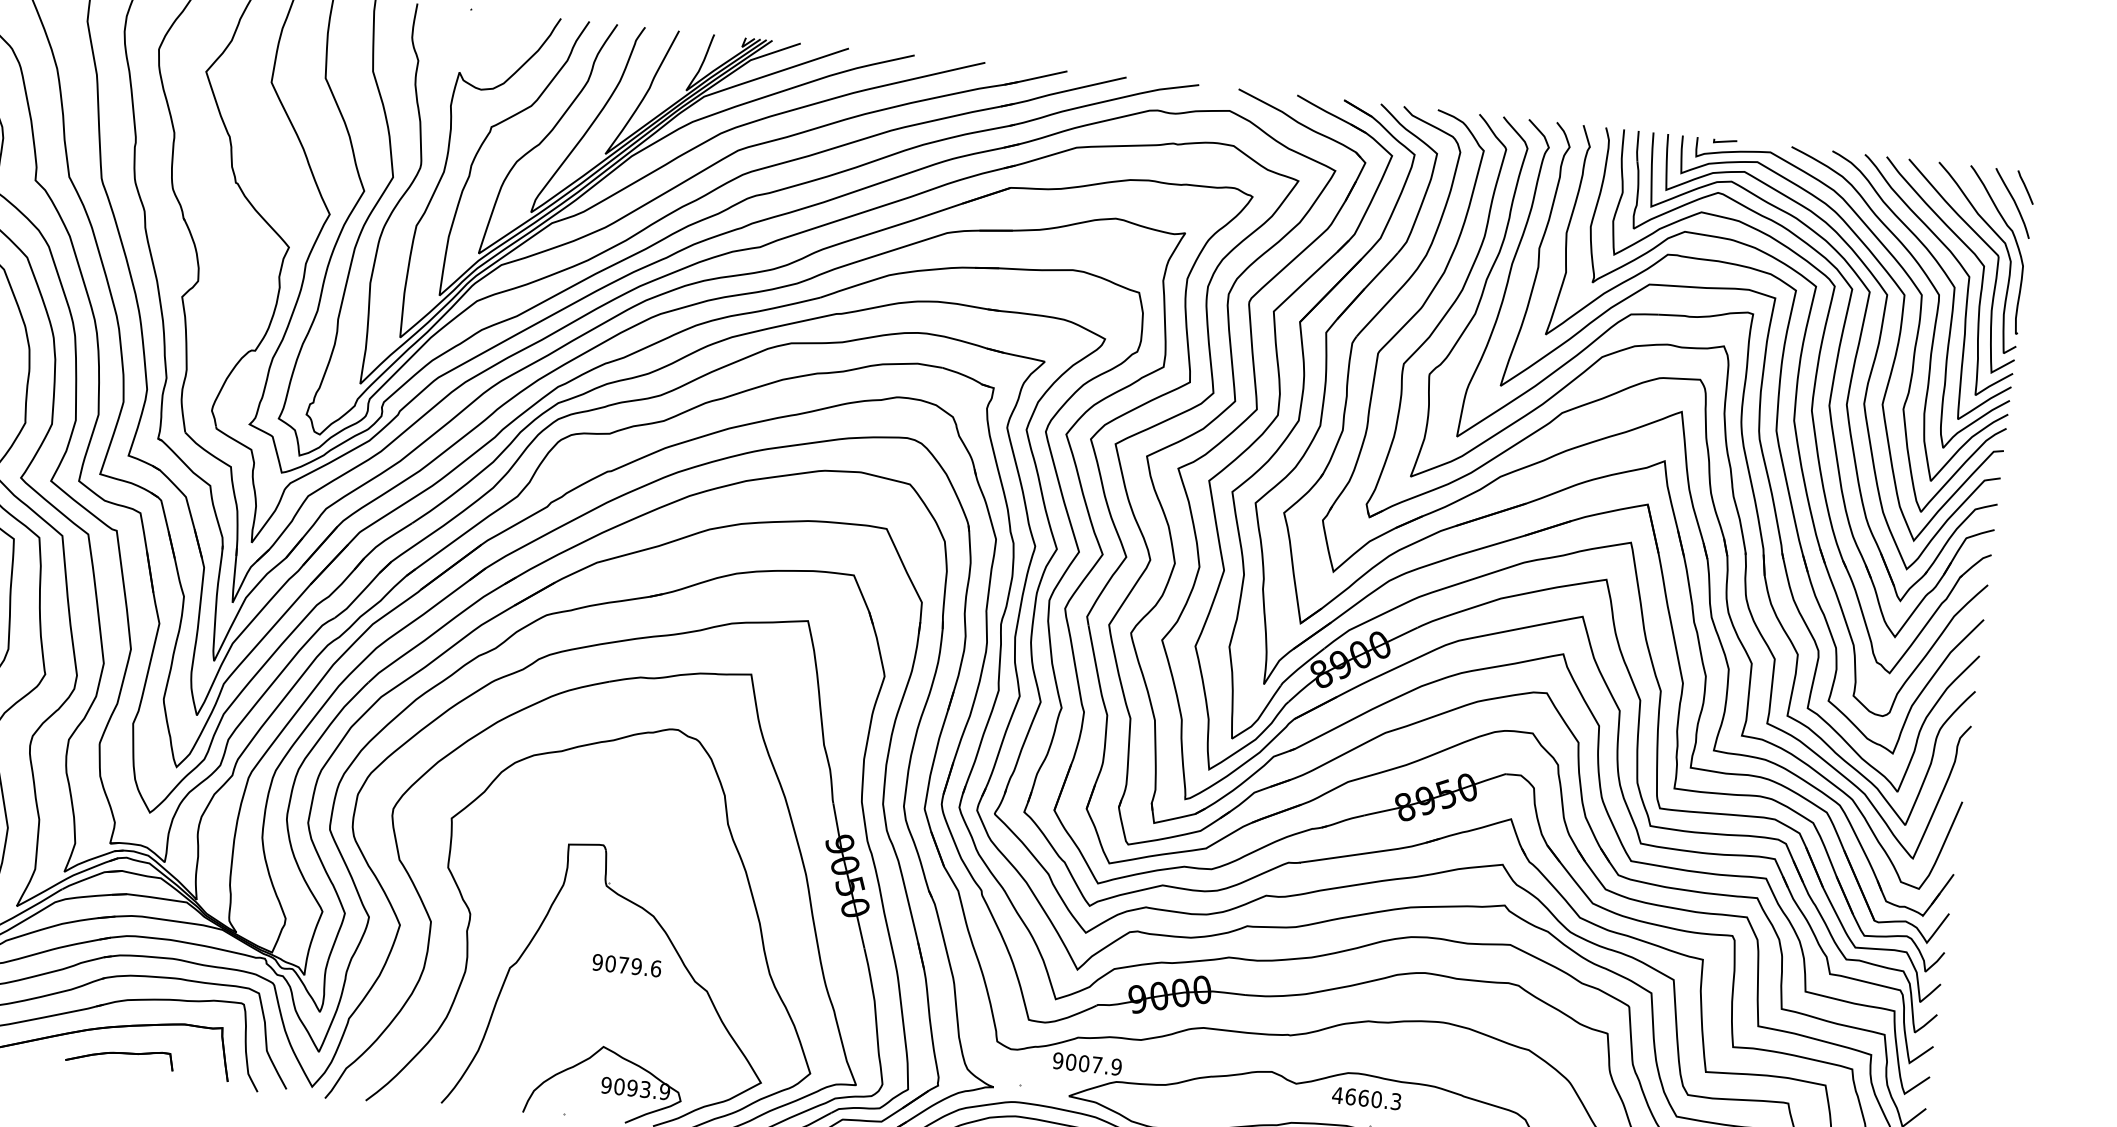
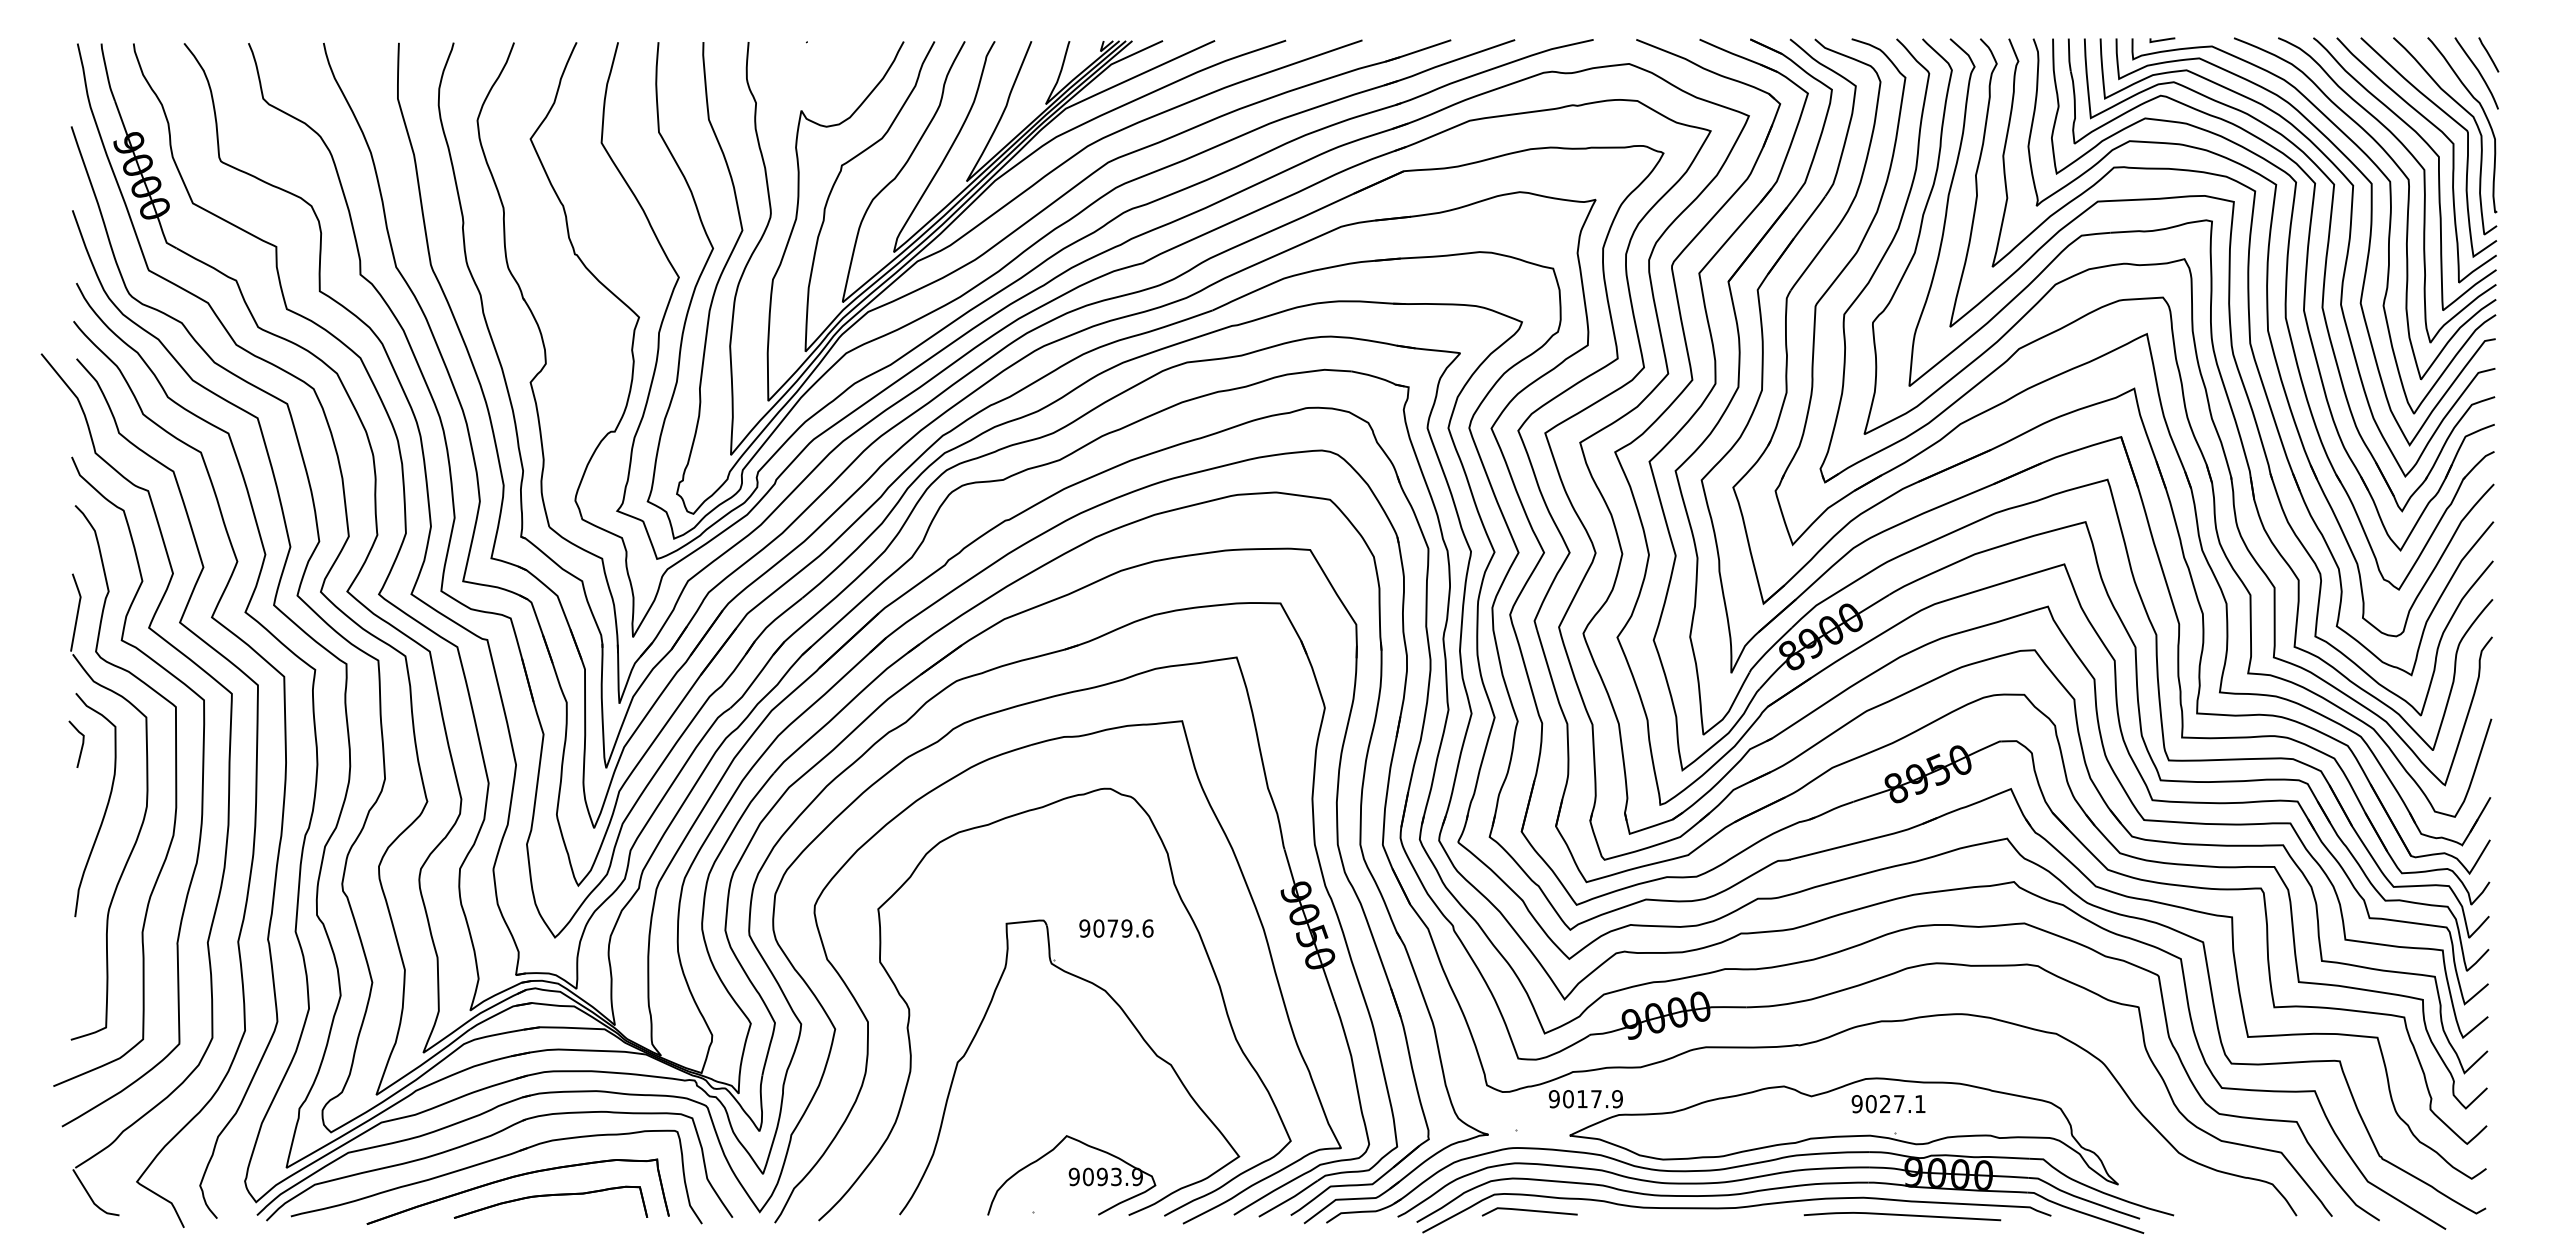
text: (626, 965) -> (1116, 928), moved
part: (119, 1056) -> (550, 1201), size x1.67
text: (1084, 1064) -> (1582, 1099), 9007.9 -> 9017.9
text: (1366, 1098) -> (1888, 1104), 4660.3 -> 9027.1

